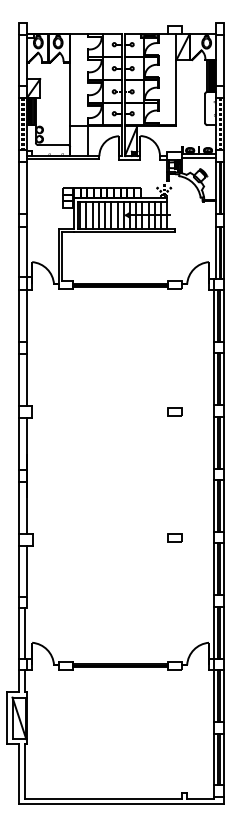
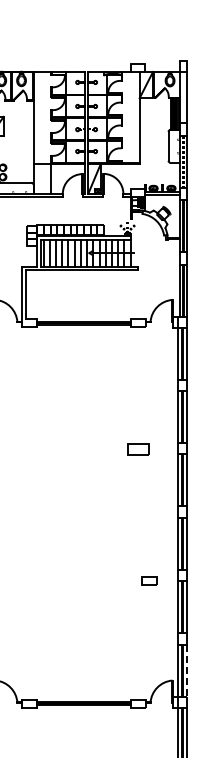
part: (174, 411) -> (137, 449), size x1.4
part: (174, 537) -> (148, 580), moved
line: (224, 633) -> (187, 671), solid -> dashed

